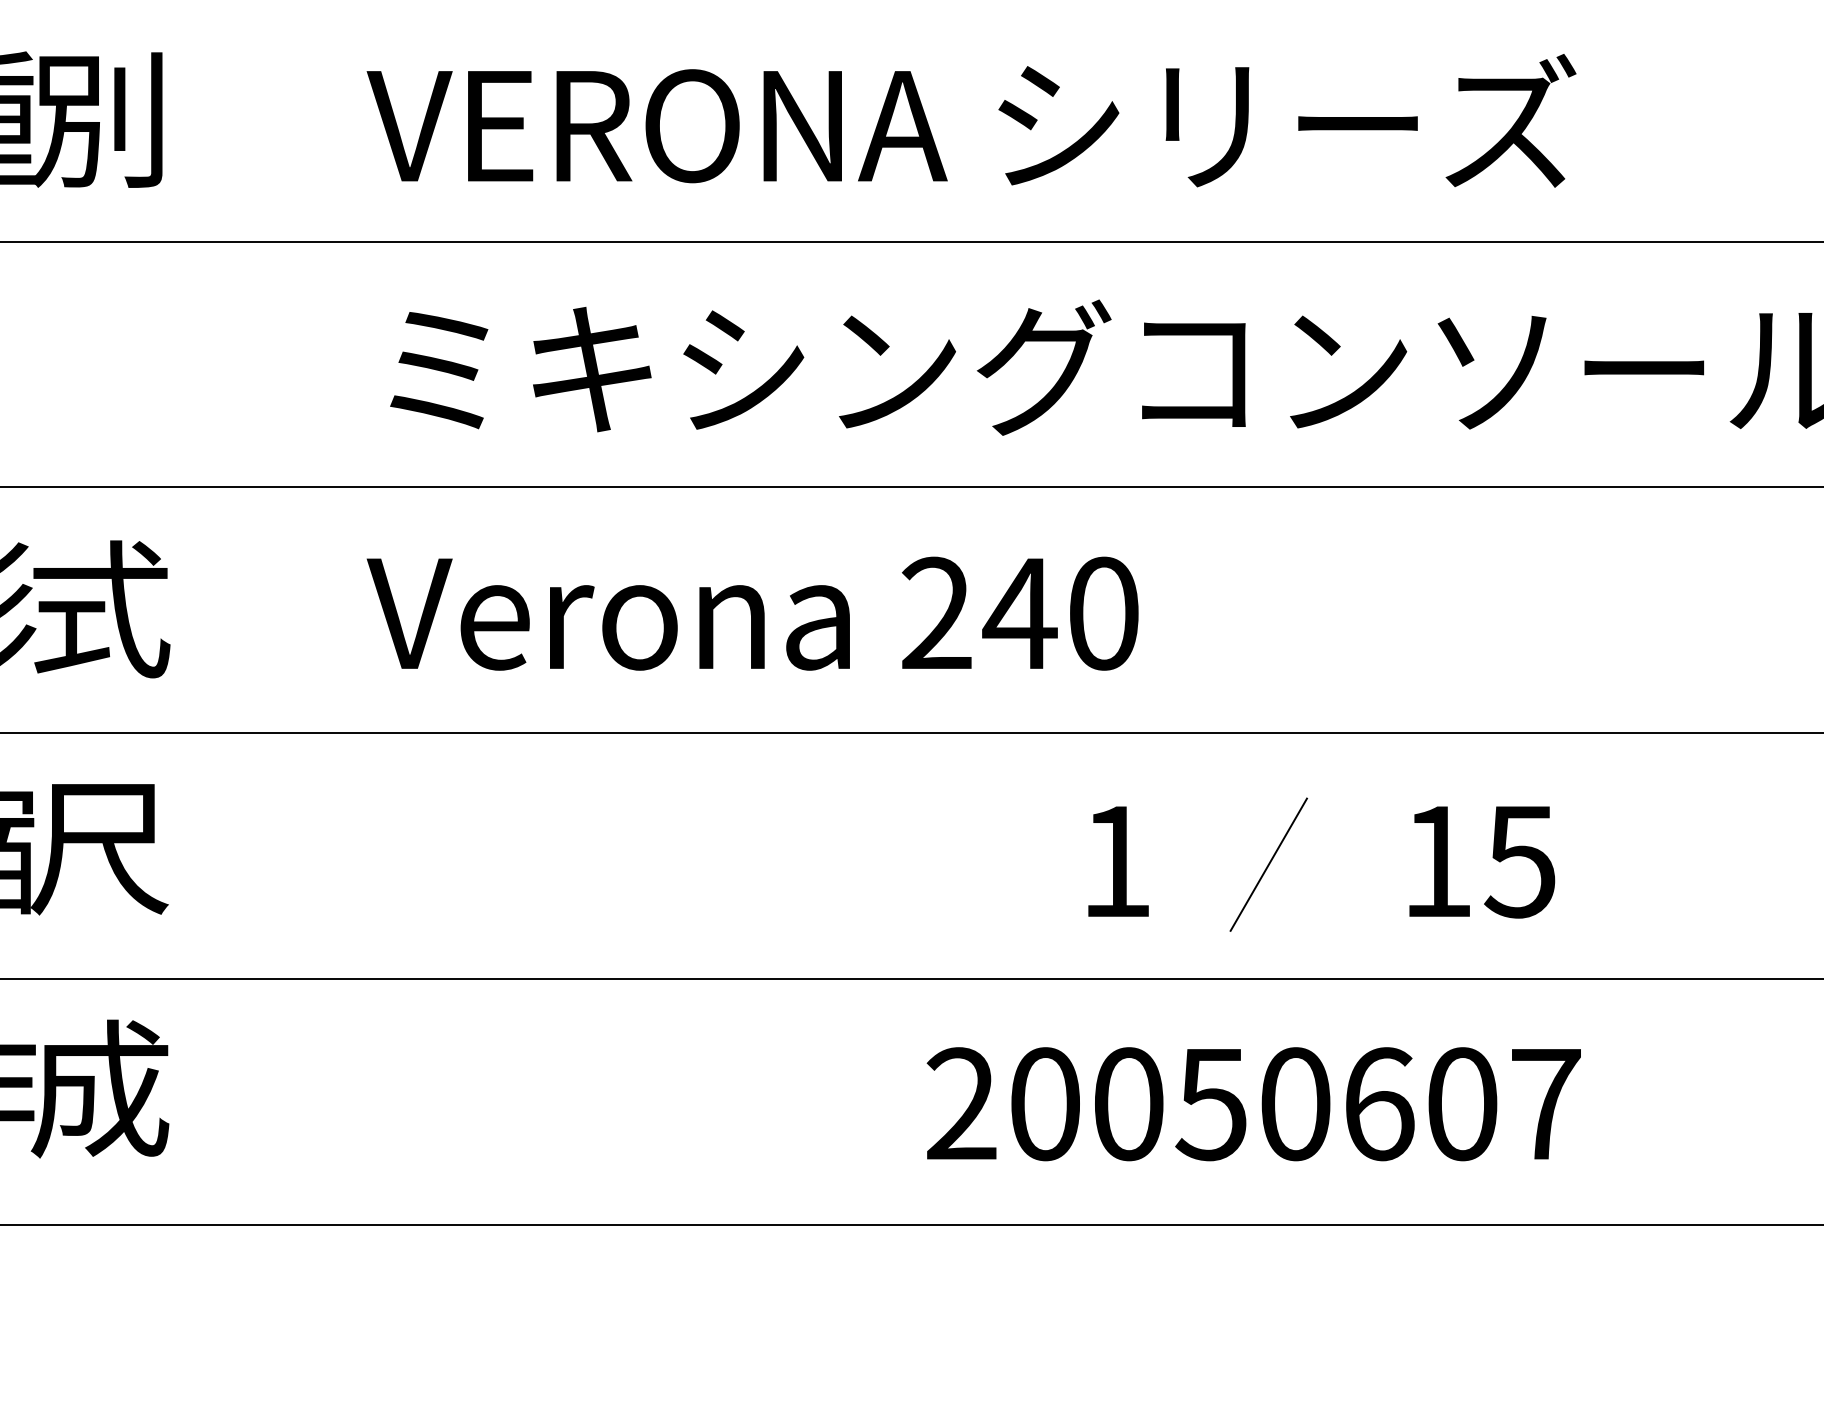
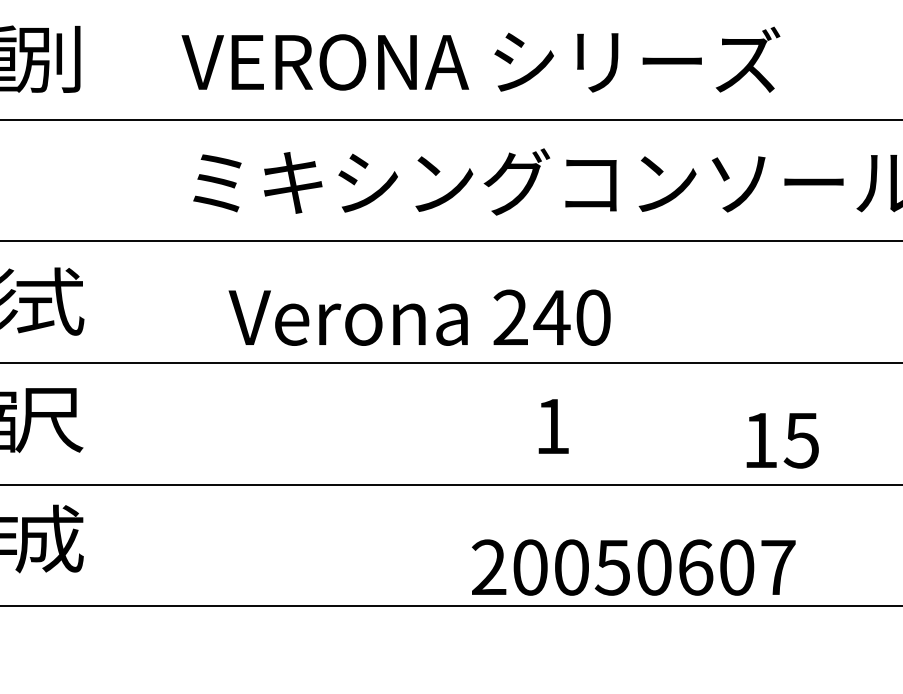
text: (752, 613) -> (419, 317), moved
text: (1481, 861) -> (782, 440), moved
line: (1269, 863) -> (628, 427), removed
text: (1253, 1104) -> (633, 567), moved

